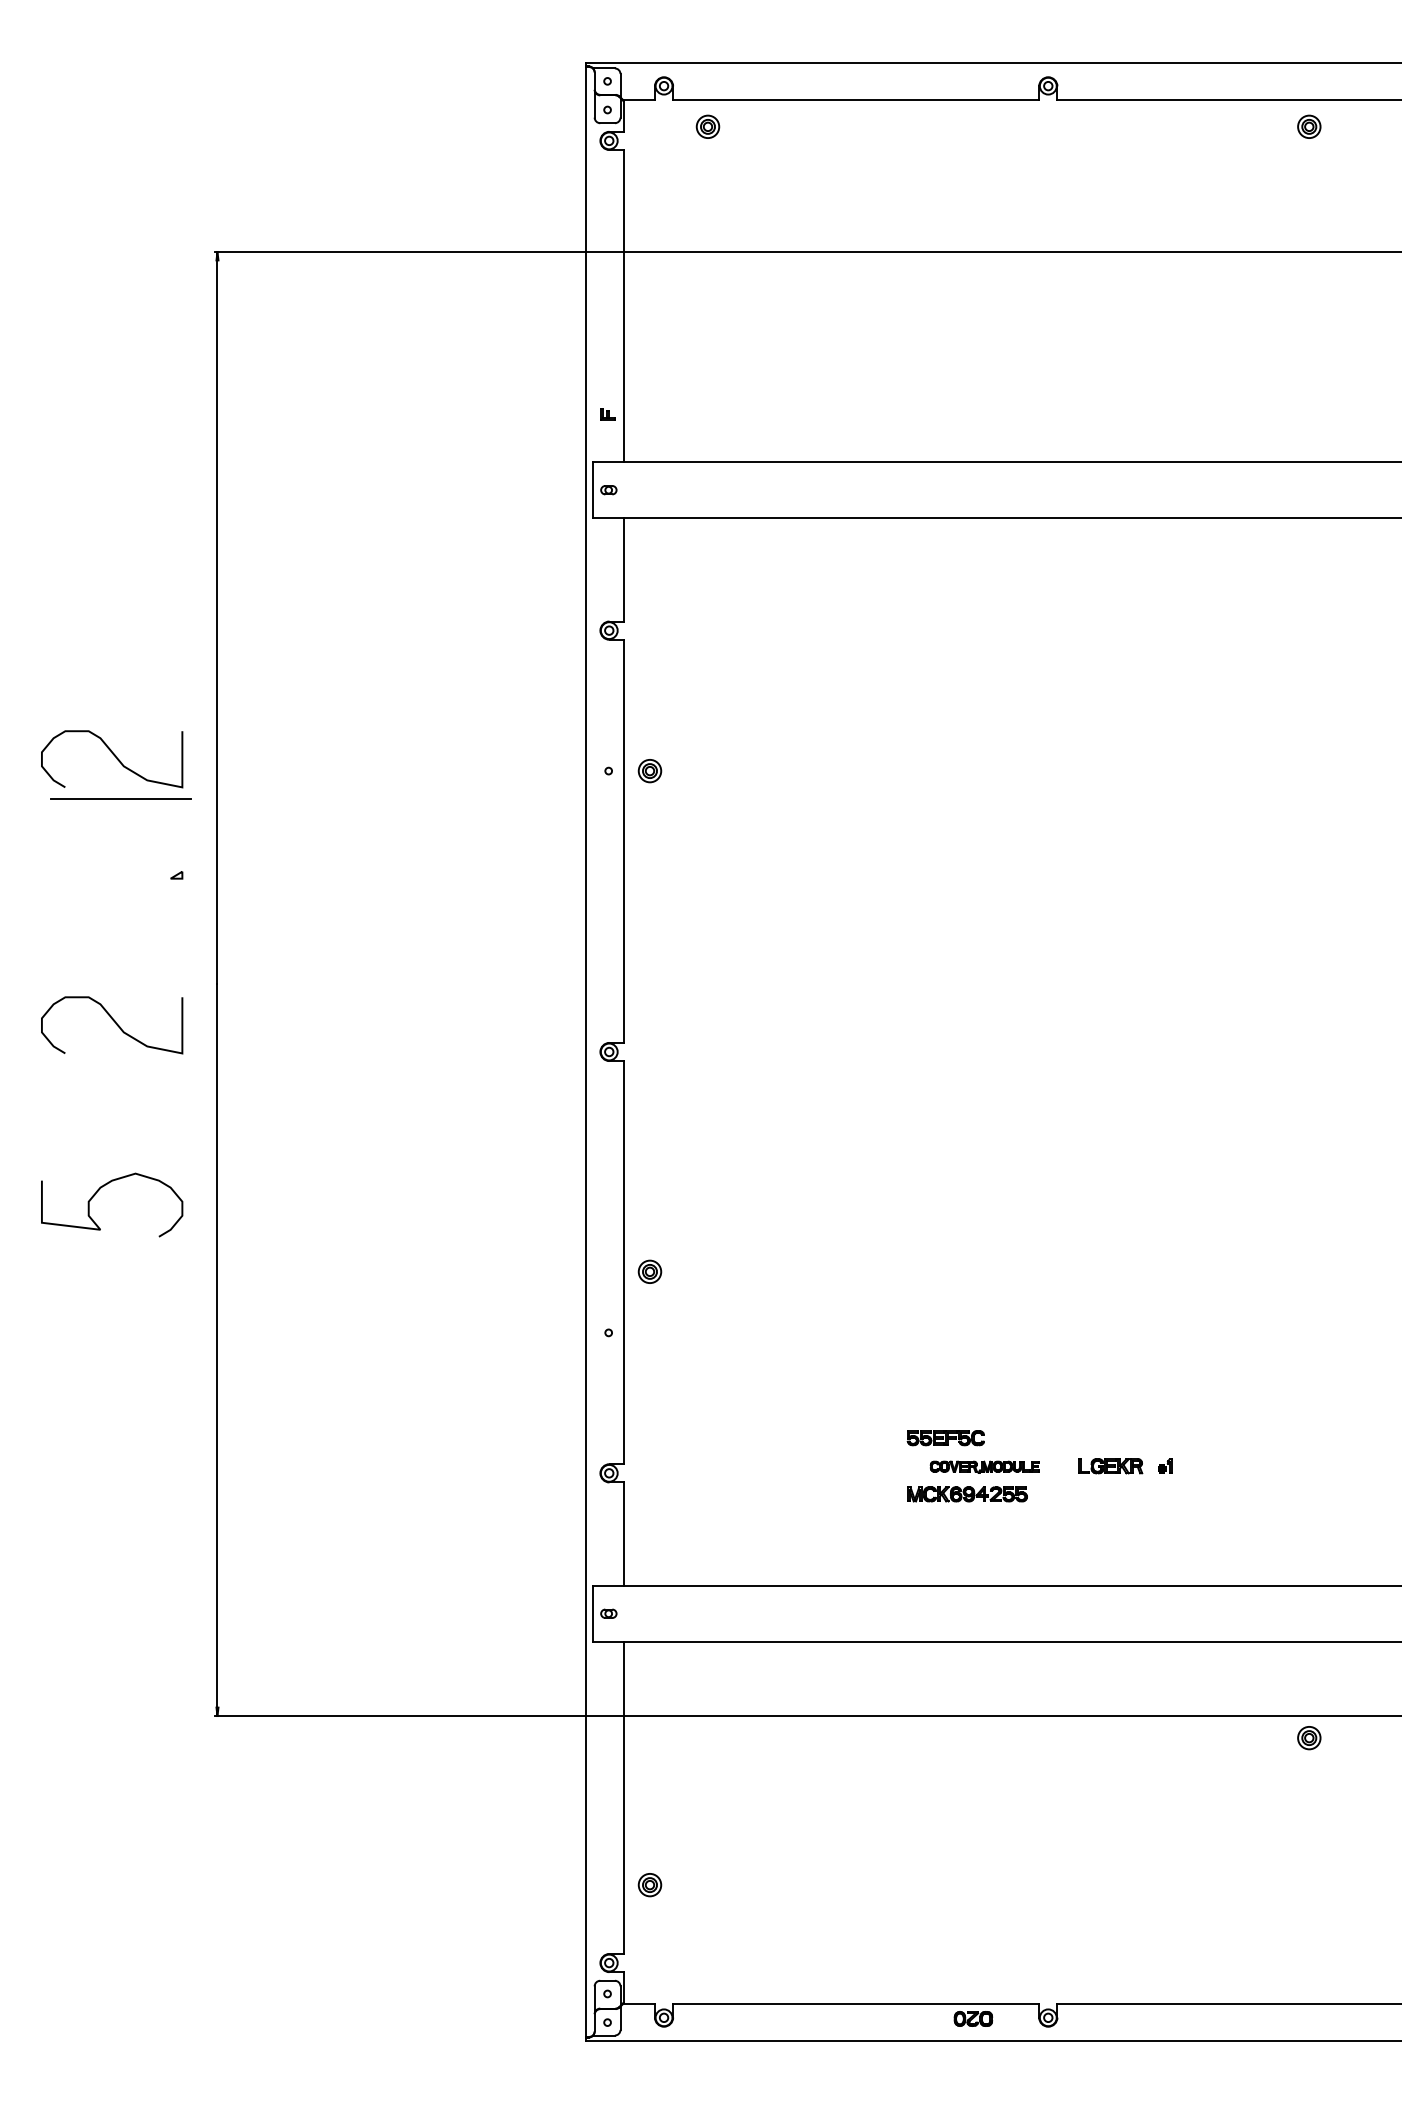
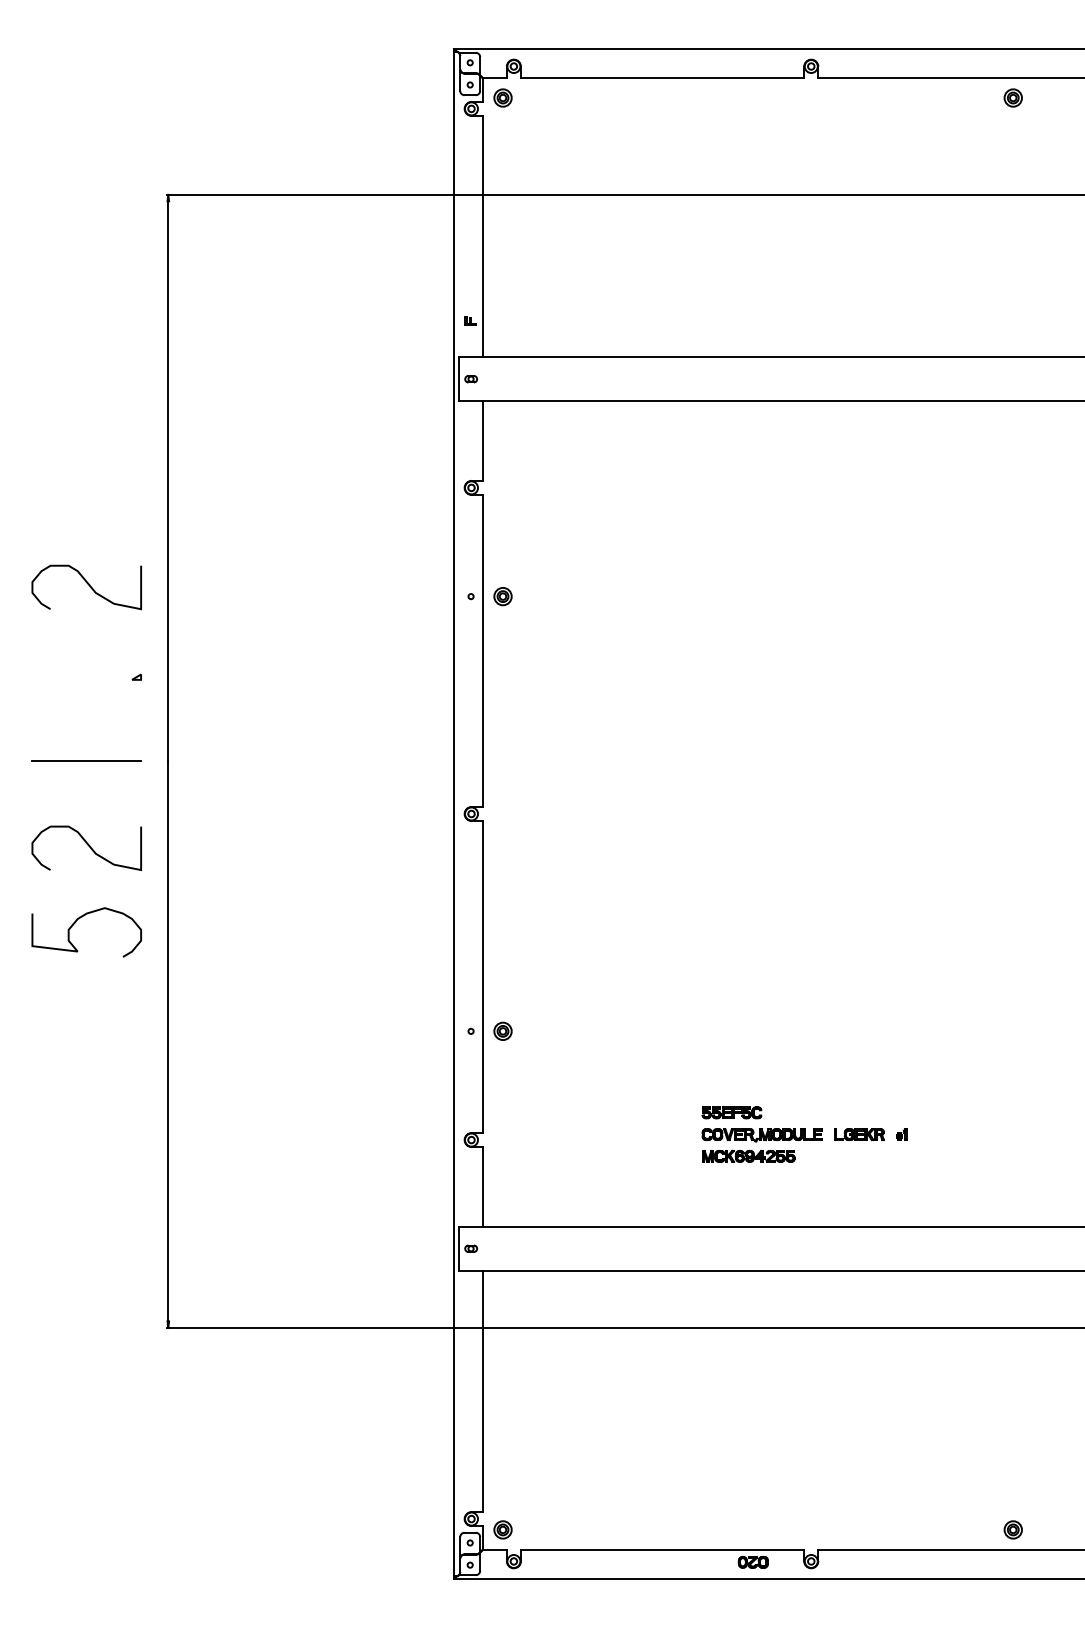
part: (707, 126) -> (502, 97), moved
line: (120, 798) -> (86, 760), moved
curve: (114, 1022) -> (88, 846), moved
part: (649, 1271) -> (502, 1031), moved
part: (984, 1467) -> (761, 1135), size x1.43
part: (1309, 1738) -> (1013, 1530), moved
part: (649, 1885) -> (502, 1530), moved

